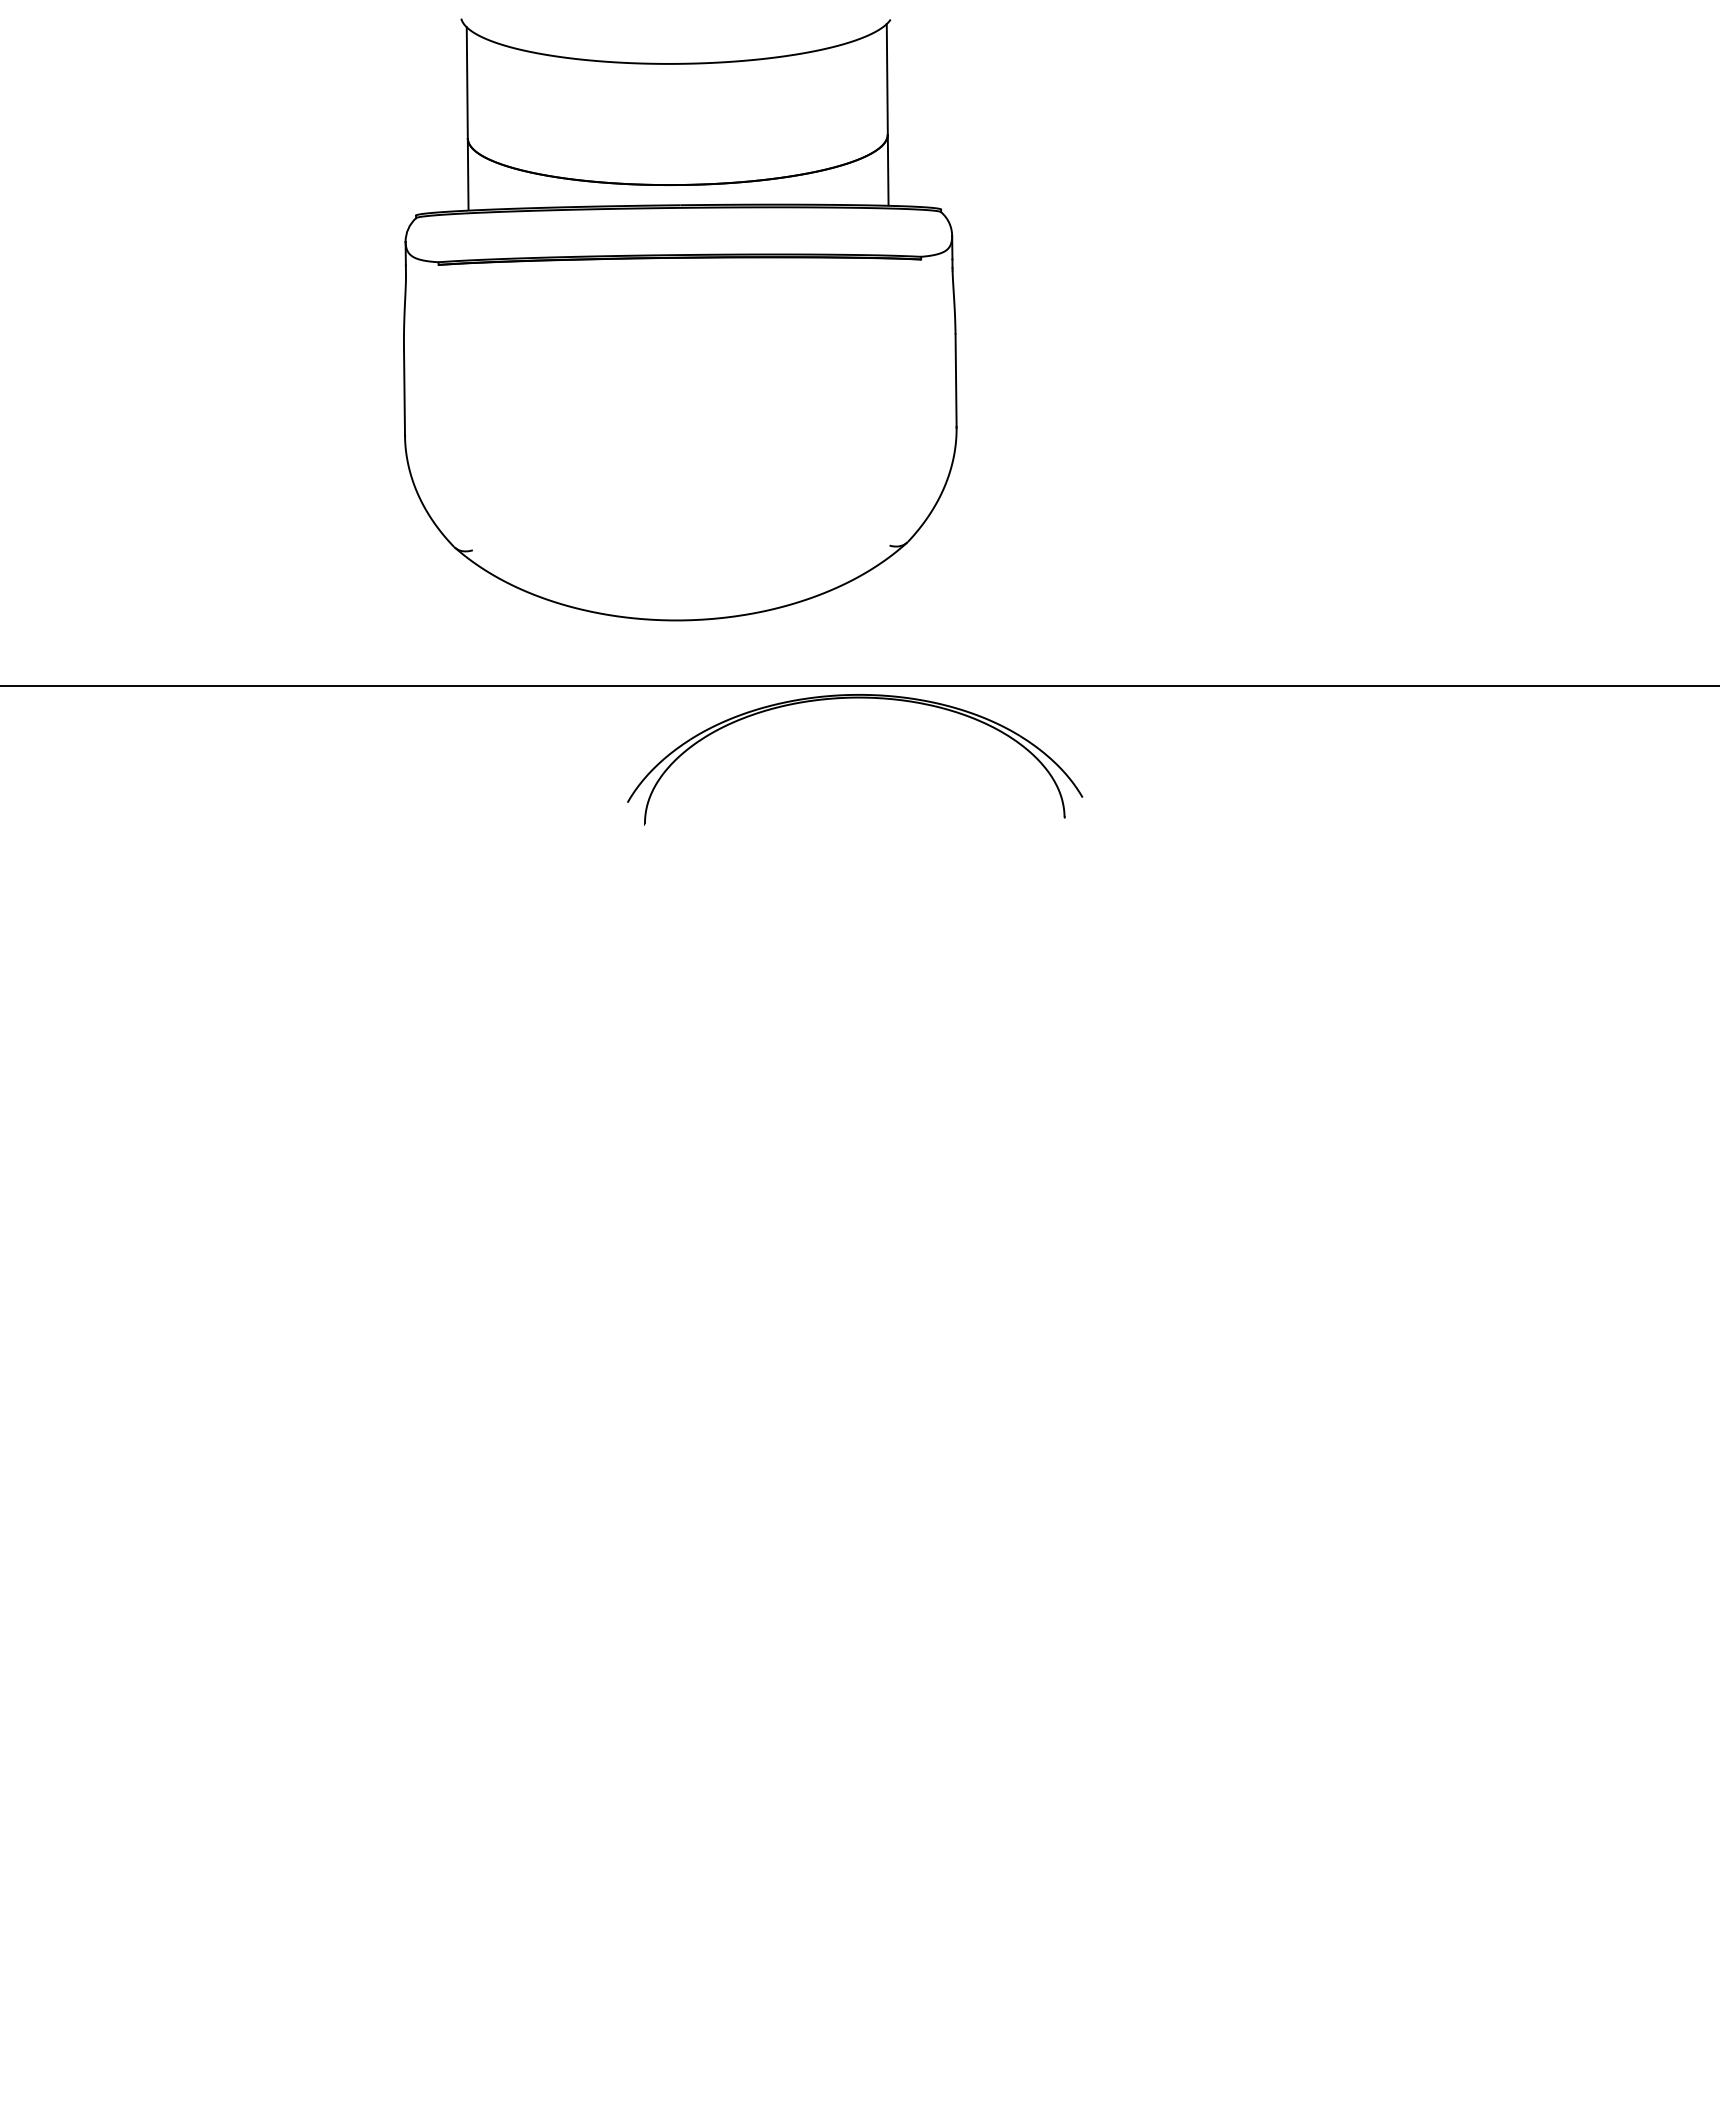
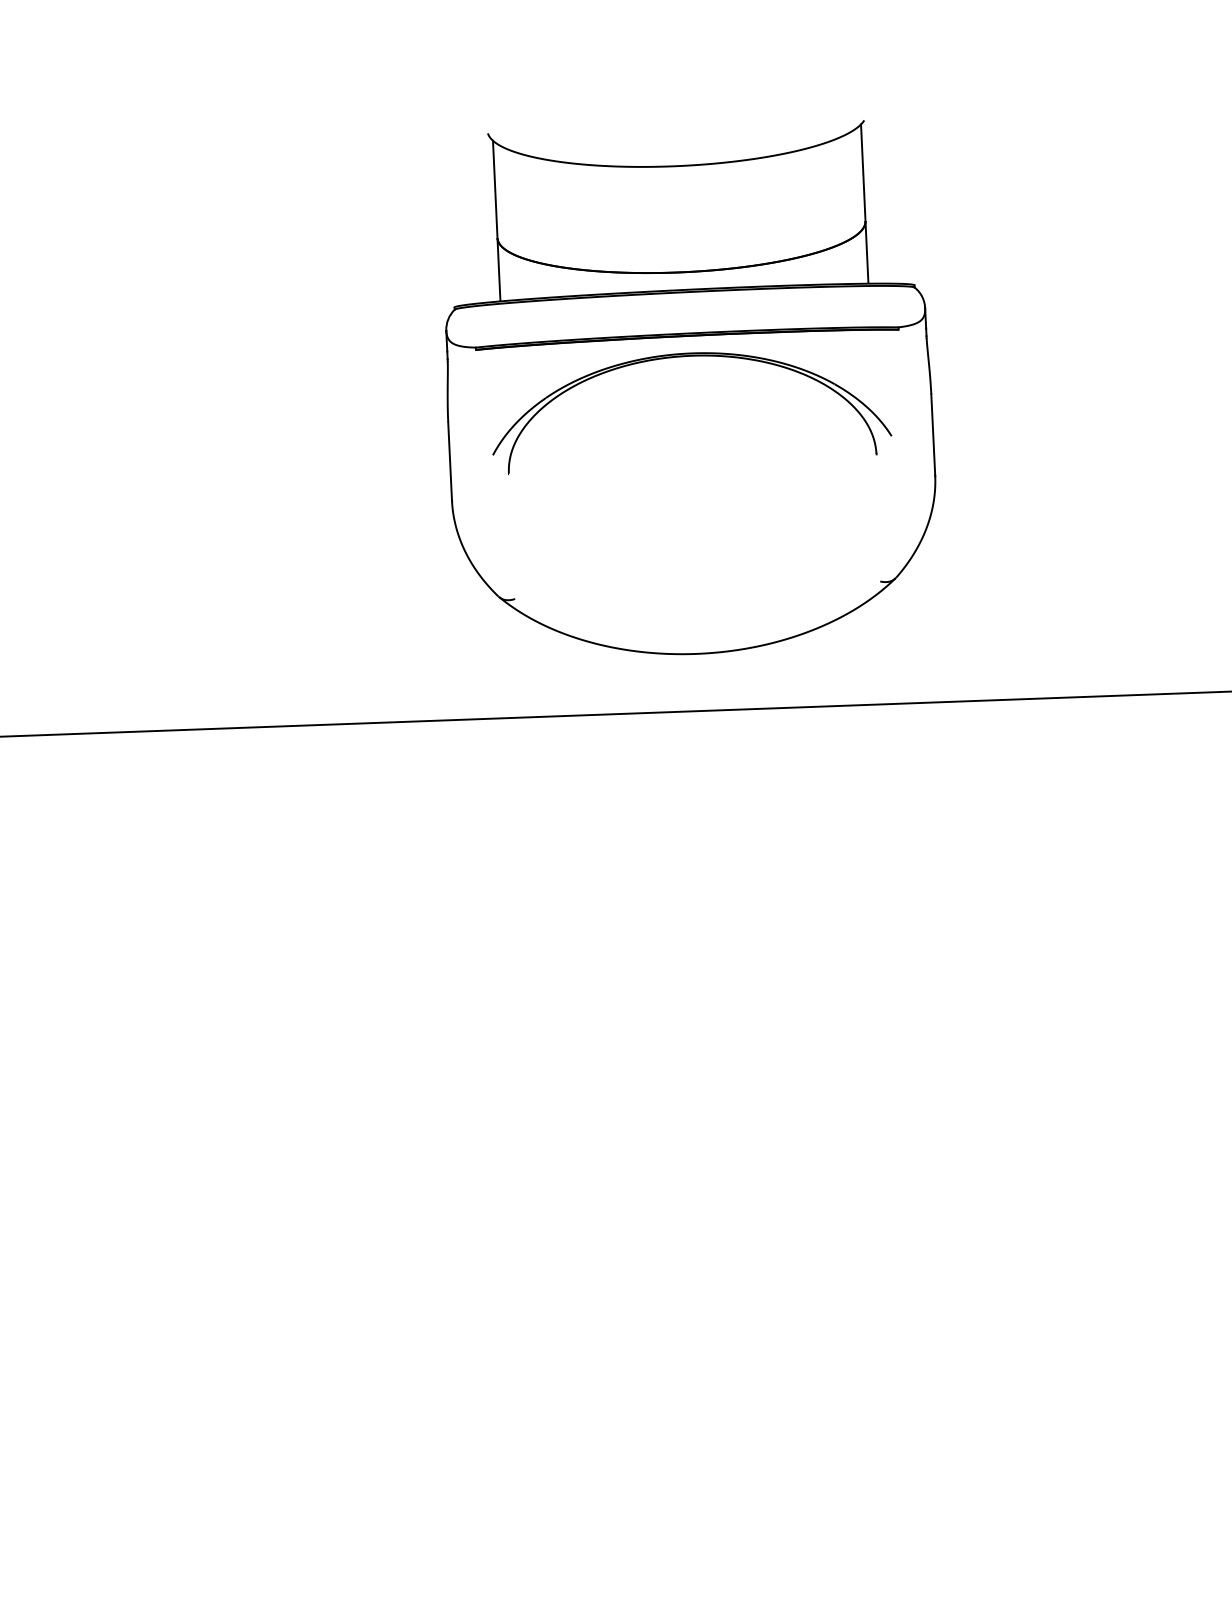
part: (855, 698) -> (689, 356), moved

